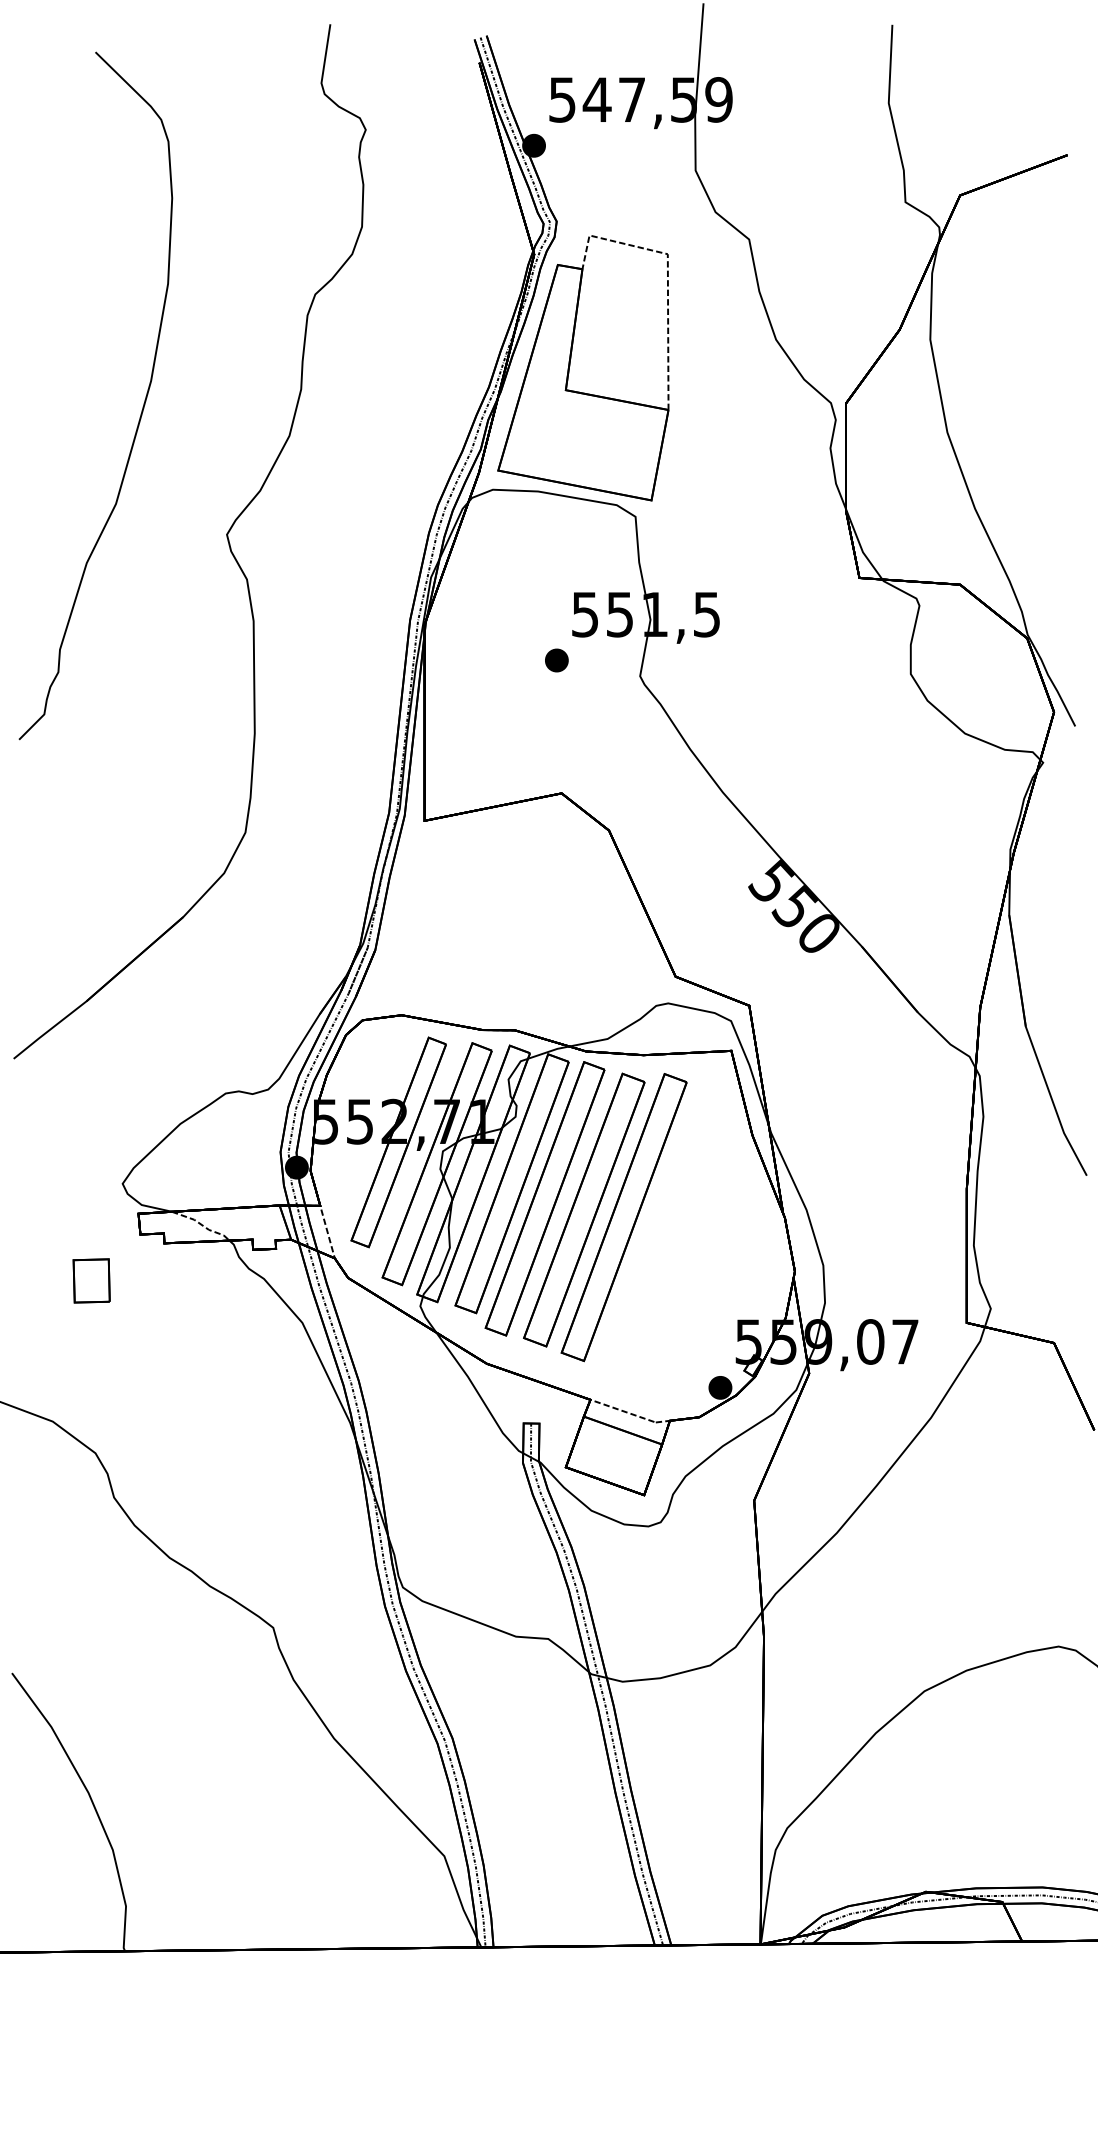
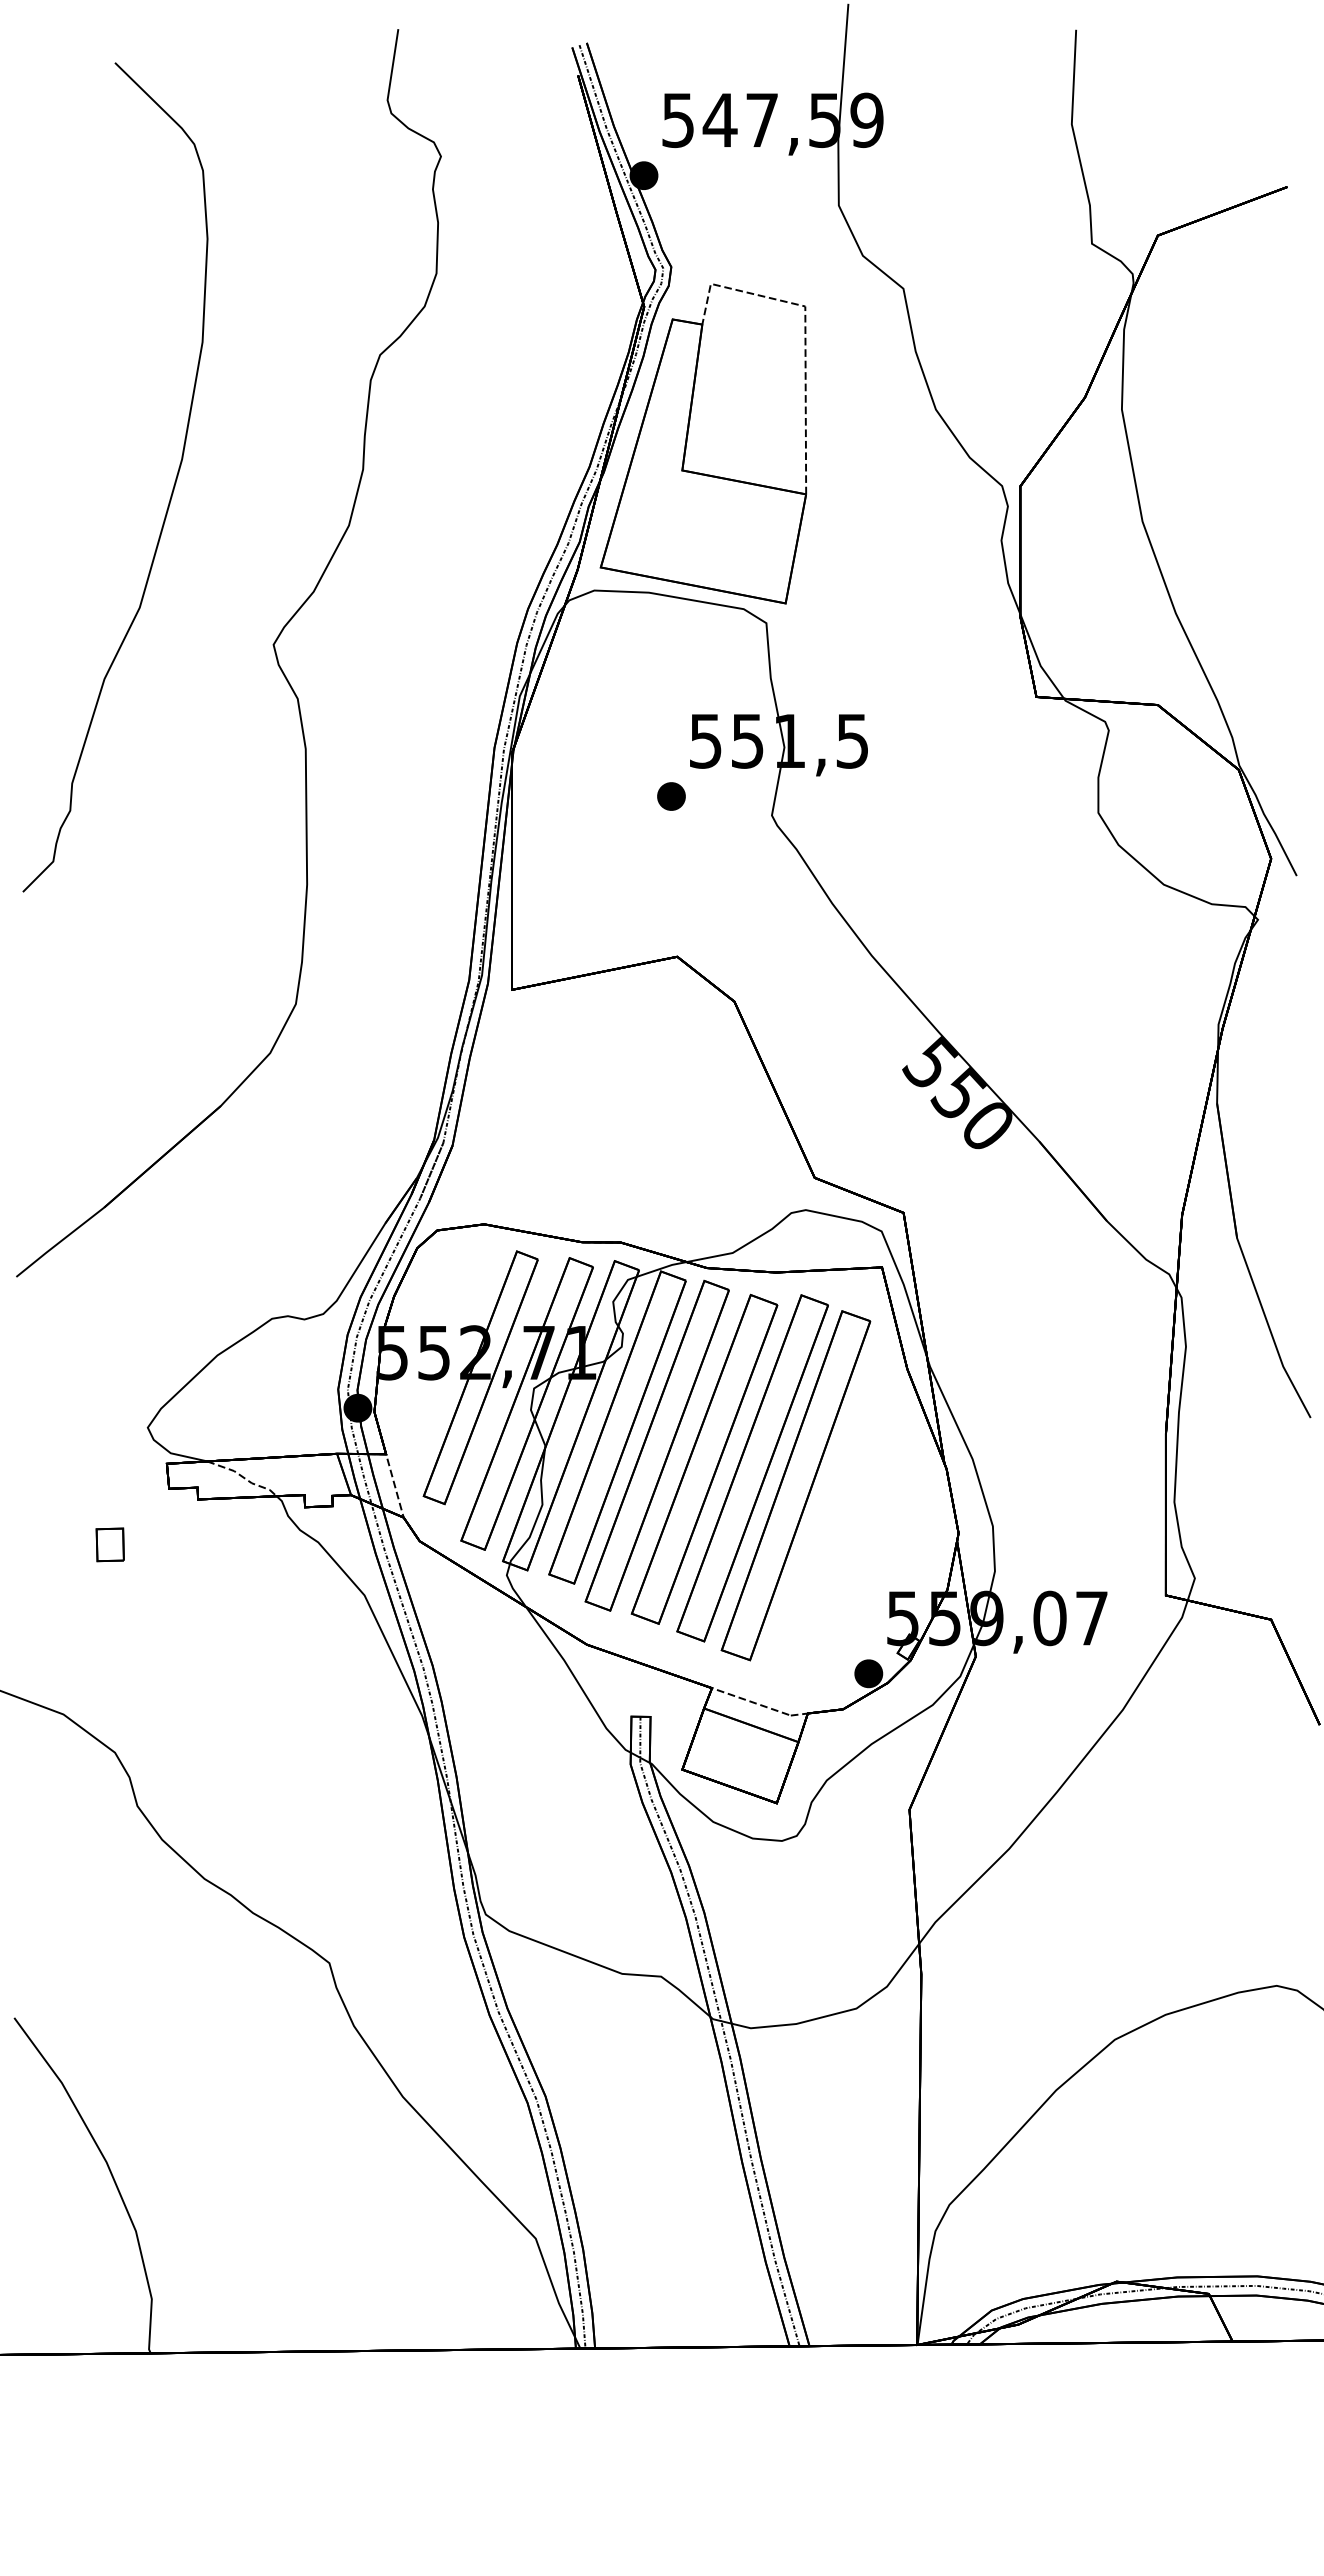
part: (659, 1231) -> (795, 1485), added
part: (90, 1280) -> (109, 1544), size x0.62

